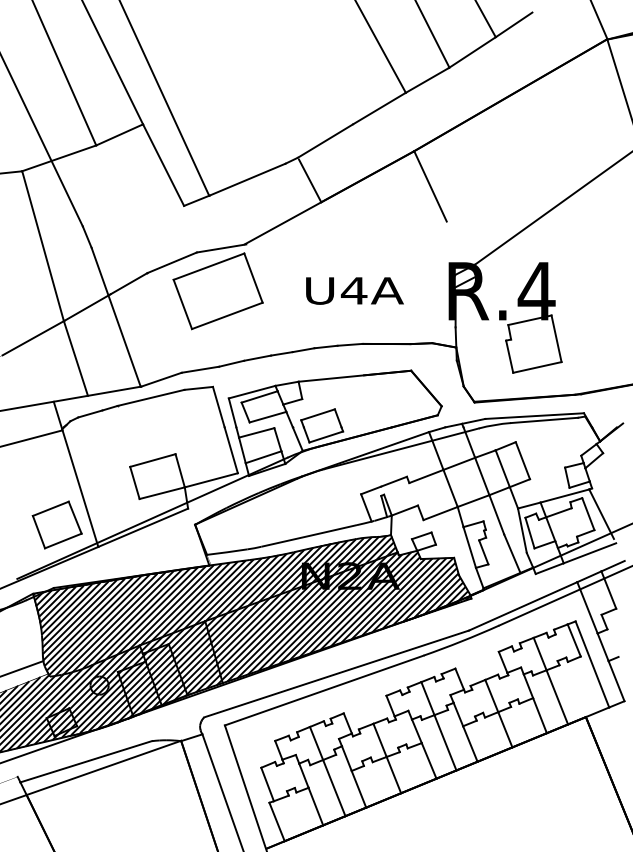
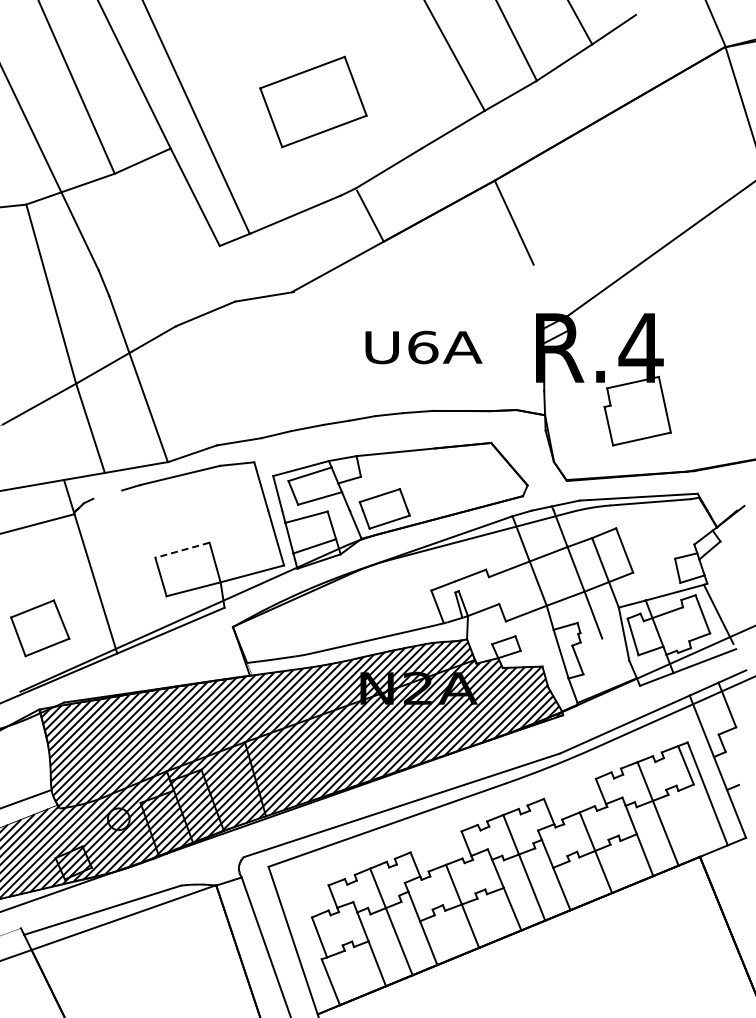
part: (218, 290) -> (313, 101), moved
text: (353, 290) -> (422, 347), U4A -> U6A
line: (90, 413) -> (107, 494), removed
line: (152, 460) -> (182, 550), solid -> dashed
part: (57, 525) -> (40, 628), moved
line: (511, 553) -> (611, 661), removed

